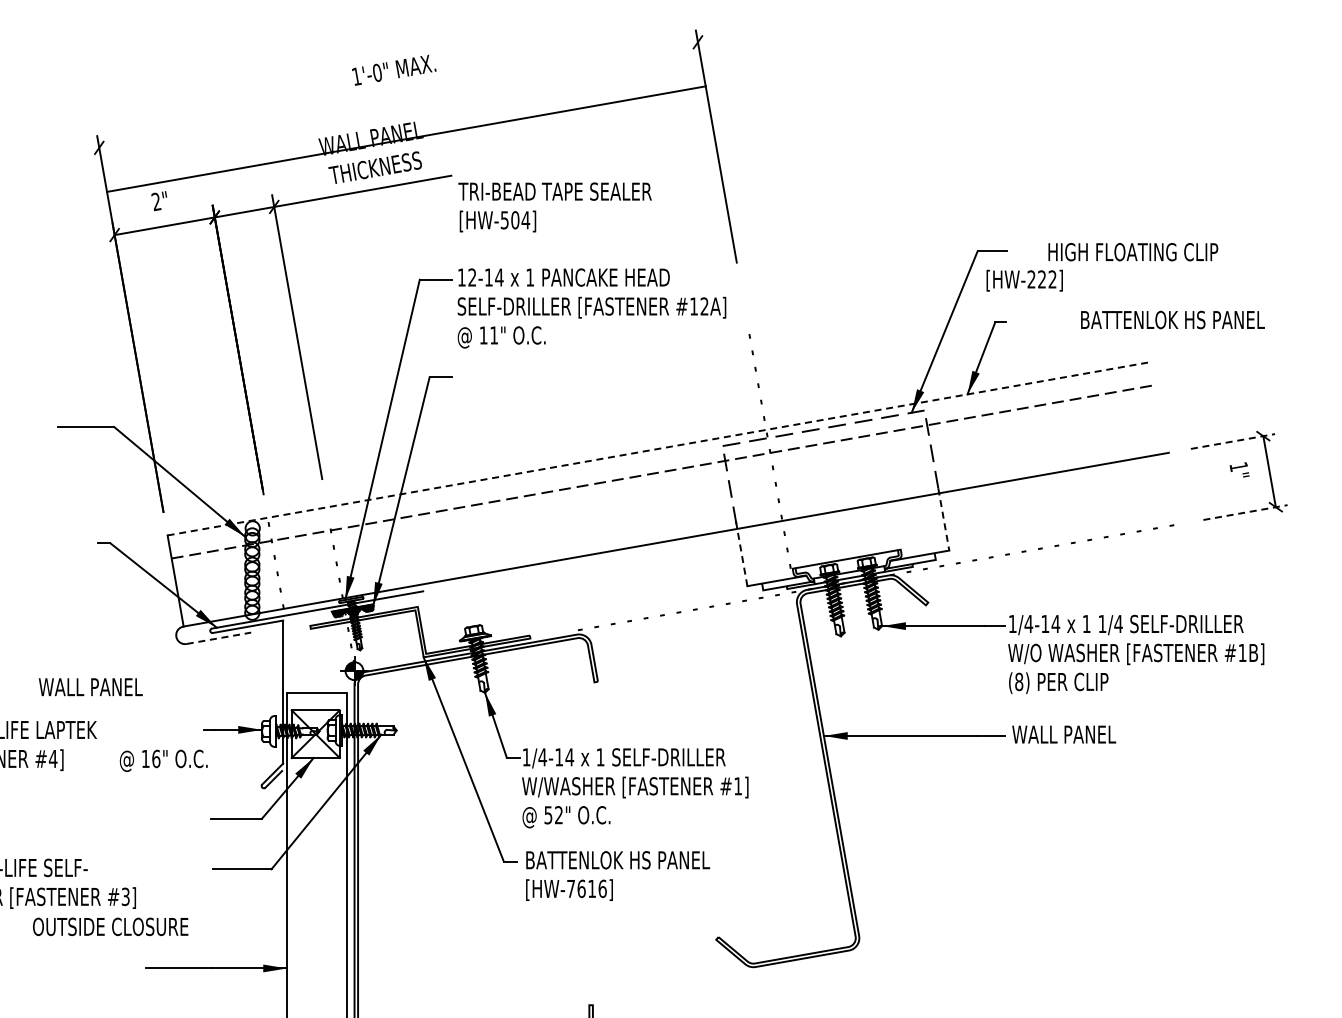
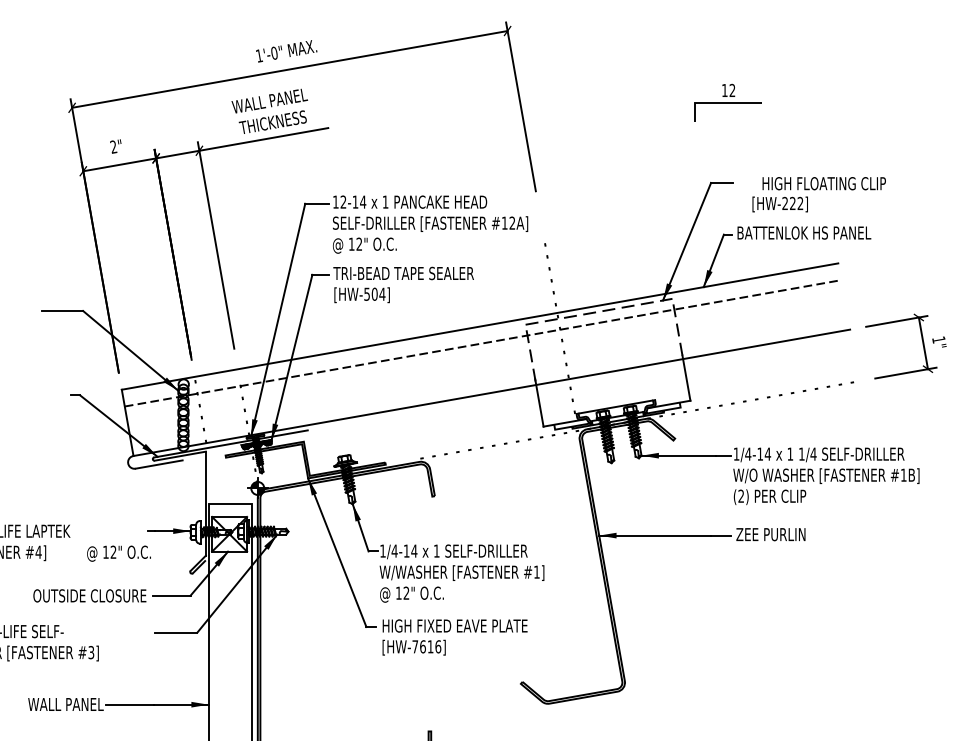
line: (406, 138) -> (289, 68), moved
part: (1000, 140) -> (727, 102), added
text: (554, 207) -> (403, 285), moved
text: (1024, 280) -> (780, 204), moved
text: (1172, 319) -> (804, 232), moved
text: (493, 335) -> (358, 244), 11" -> 12"
line: (1232, 441) -> (896, 321), dashed -> solid
line: (660, 448) -> (480, 326), dashed -> solid
text: (1239, 469) -> (939, 341), moved
line: (1245, 512) -> (905, 373), dashed -> solid
line: (943, 519) -> (686, 378), dashed -> solid
line: (741, 553) -> (539, 402), dashed -> solid
line: (218, 638) -> (158, 464), dashed -> solid
text: (1019, 681) -> (741, 495), (8) -> (2)
text: (90, 687) -> (65, 704), moved
text: (1064, 734) -> (774, 534), WALL PANEL -> ZEE PURLIN
text: (156, 758) -> (113, 551), 16" -> 12"
text: (548, 815) -> (398, 593), 52" -> 12"
text: (626, 860) -> (455, 626), BATTENLOK HS PANEL -> HIGH FIXED EAVE PLATE
text: (110, 926) -> (89, 595), moved

